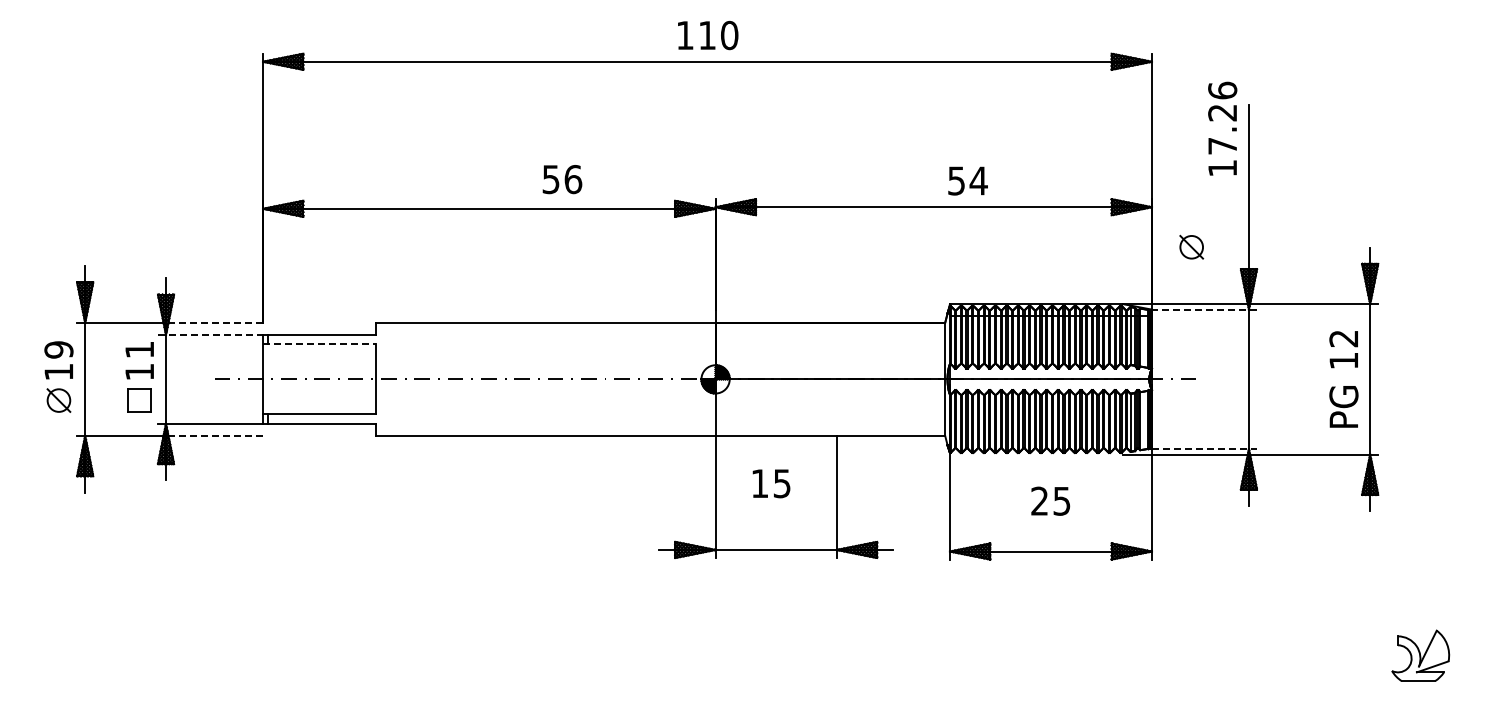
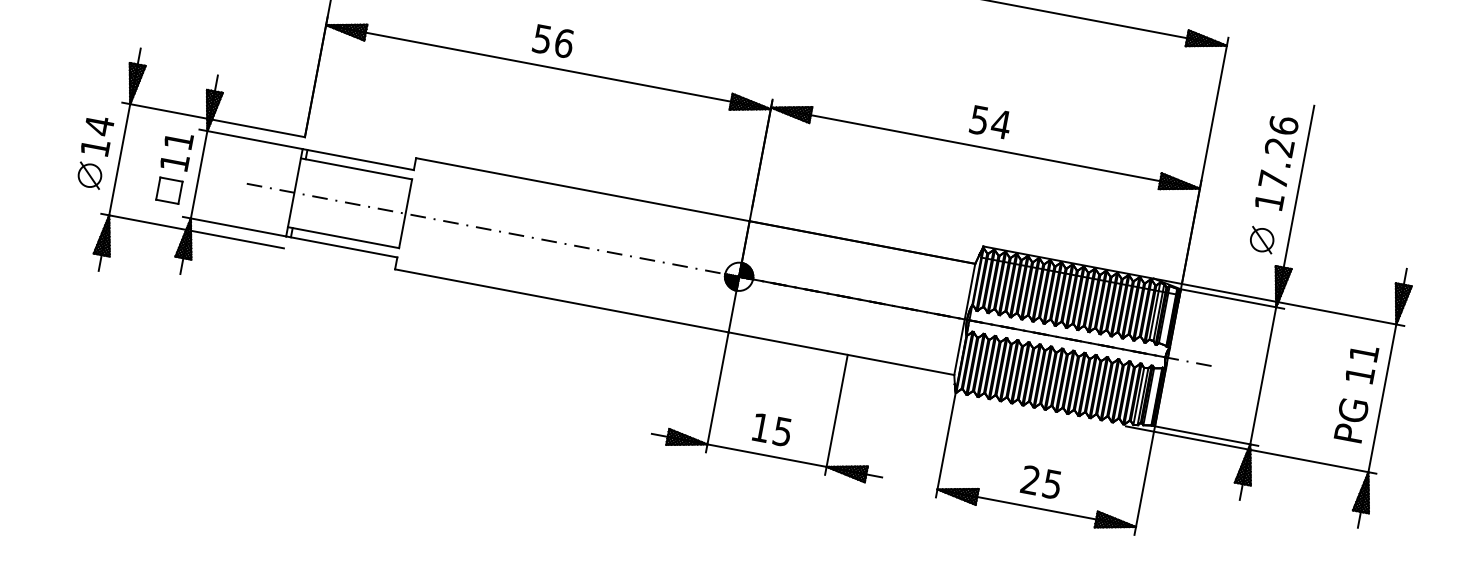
text: (1222, 128) -> (1276, 162), moved
text: (562, 179) -> (553, 41), moved
text: (967, 180) -> (990, 121), moved
part: (1191, 246) -> (1262, 239), moved
line: (1204, 309) -> (1232, 298), dashed -> solid
line: (216, 322) -> (259, 128), dashed -> solid
line: (210, 334) -> (251, 138), dashed -> solid
text: (1343, 338) -> (1363, 353), 12 -> 11
line: (319, 344) -> (356, 168), dashed -> solid
text: (58, 349) -> (99, 125), 19 -> 14
line: (215, 435) -> (237, 239), dashed -> solid
line: (1204, 449) -> (1206, 436), dashed -> solid
text: (771, 483) -> (772, 429), moved
text: (1050, 500) -> (1041, 481), moved

